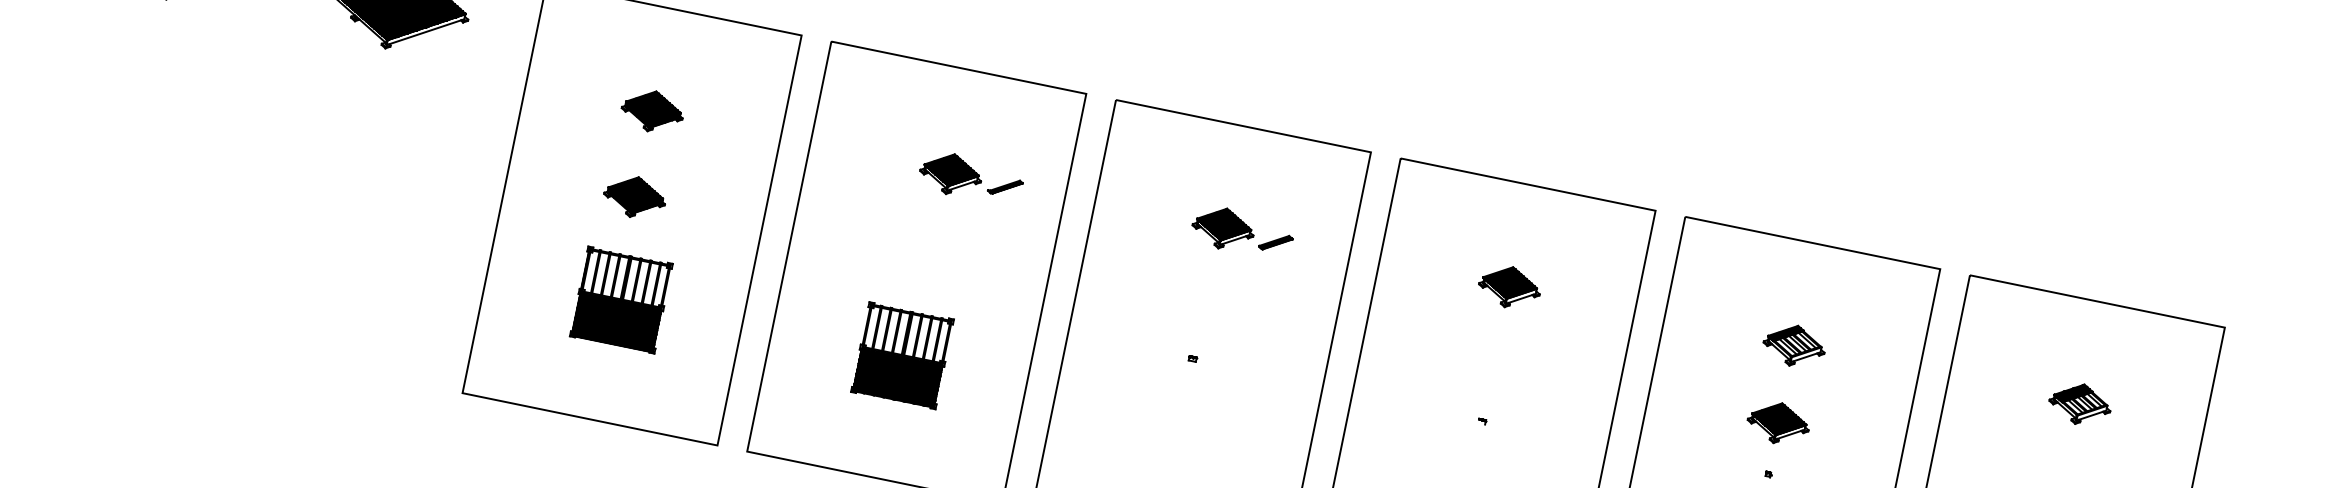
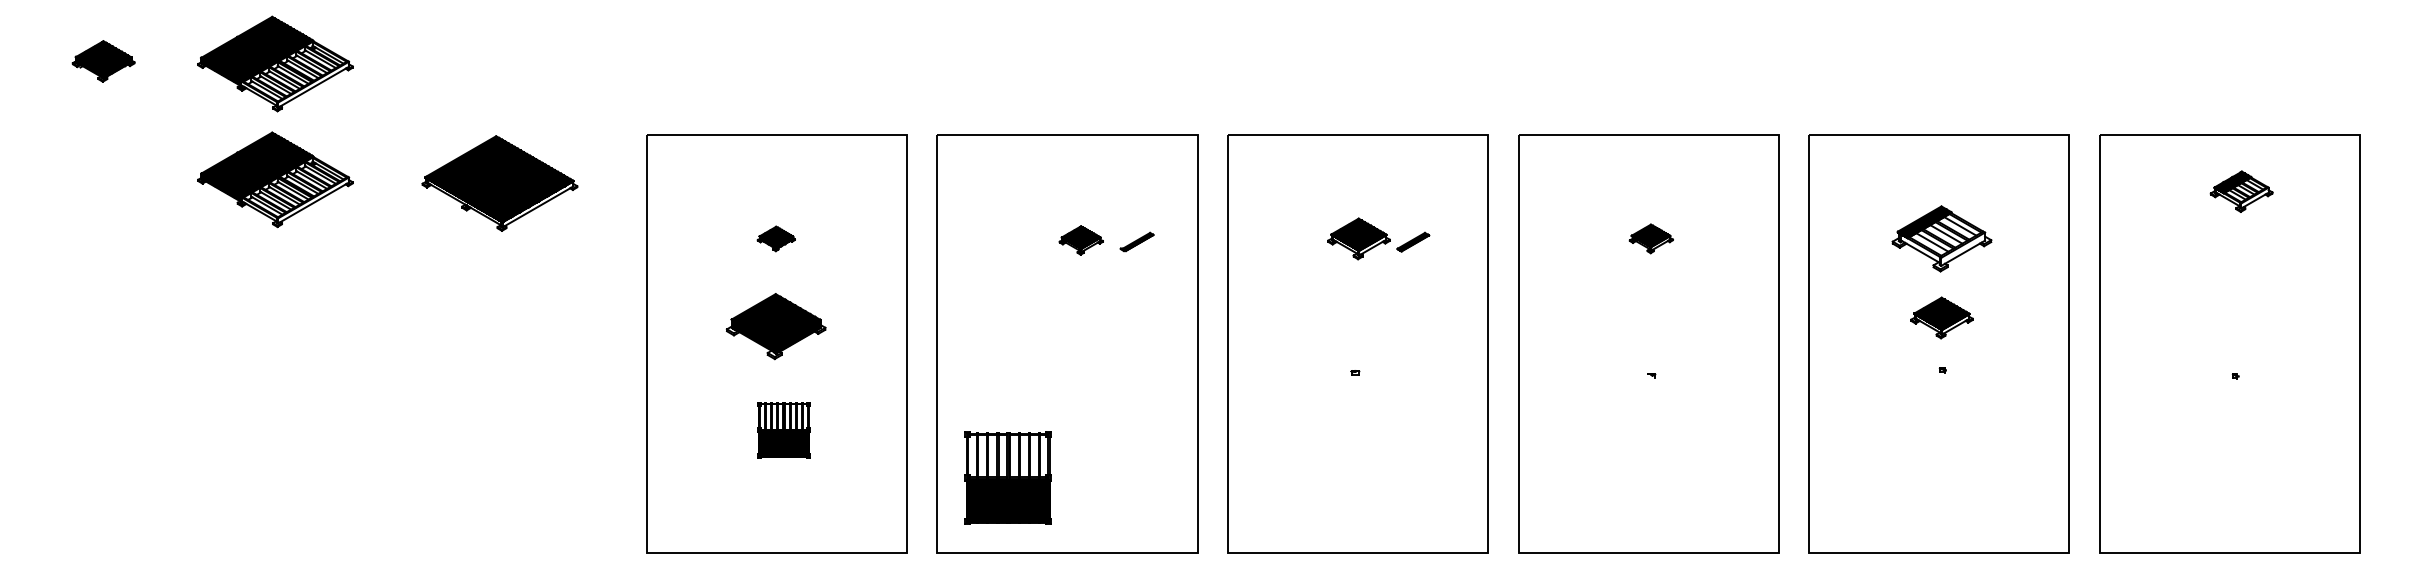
part: (652, 111) -> (776, 238), size x0.6
part: (951, 174) -> (1081, 240), size x0.7
part: (635, 197) -> (776, 326), size x1.6
part: (1509, 286) -> (1651, 238), size x0.7
part: (621, 299) -> (783, 429), size x0.6
part: (1794, 345) -> (1941, 238), size x1.6
part: (901, 355) -> (1007, 477), moved
part: (2080, 404) -> (2241, 191), moved

